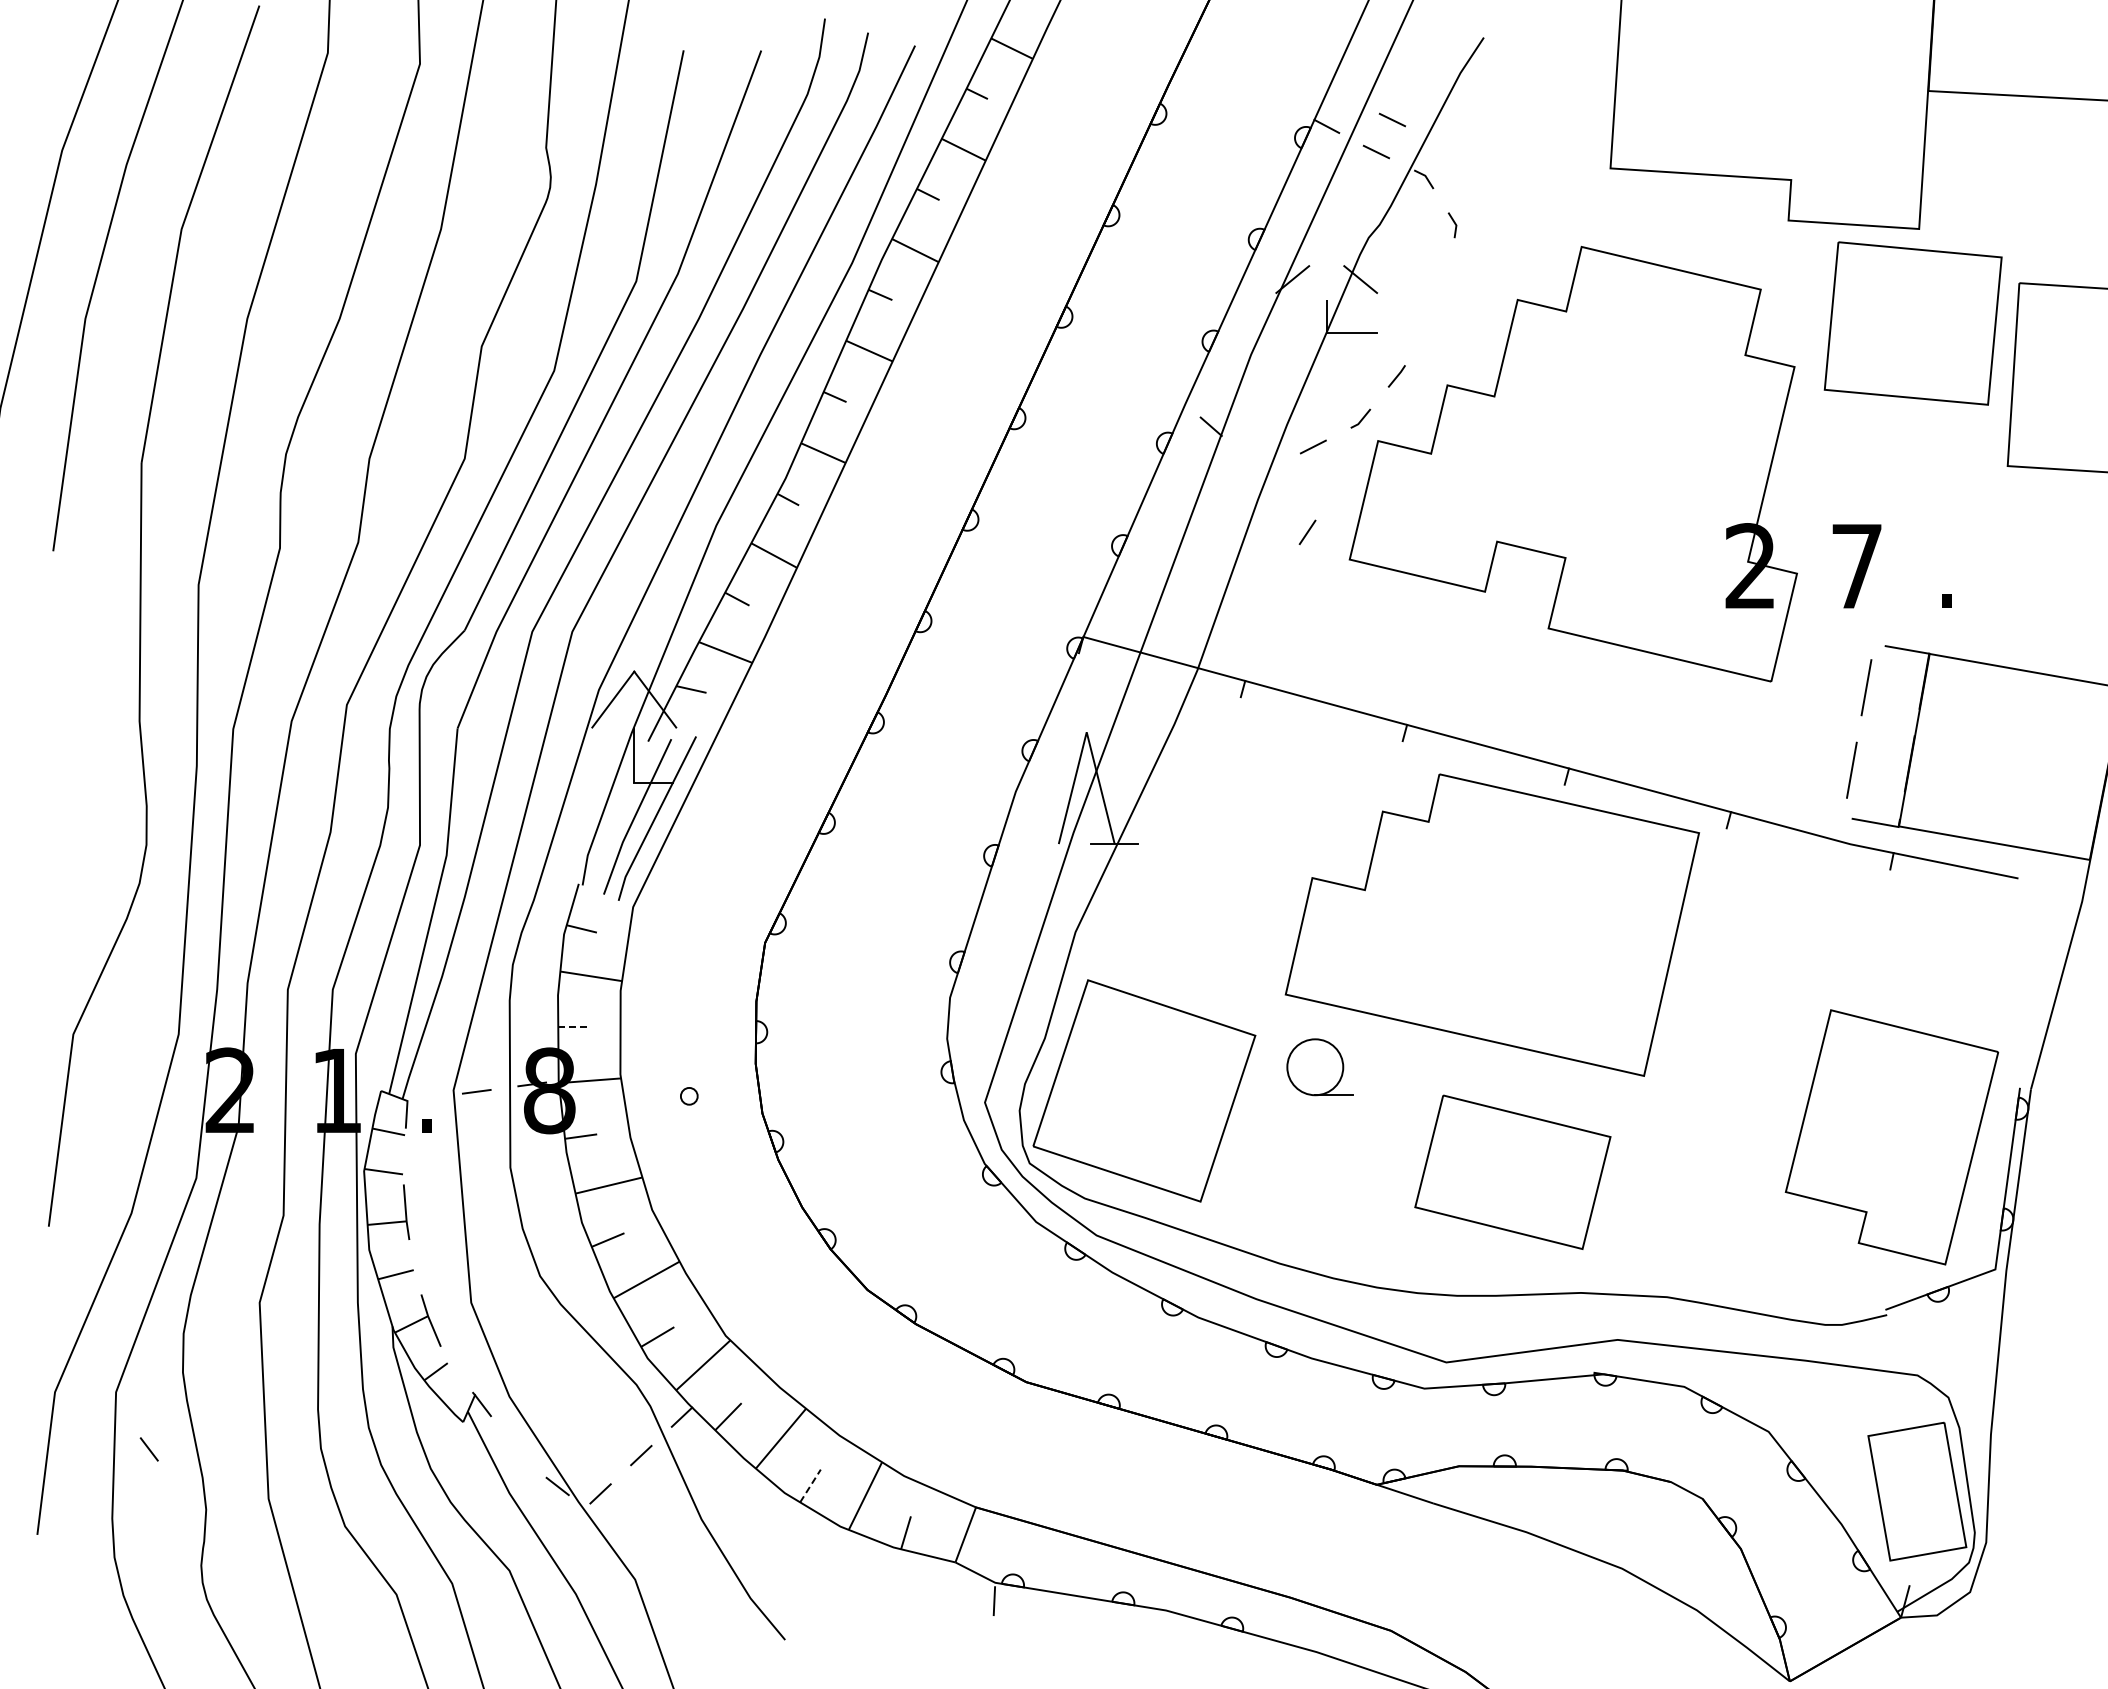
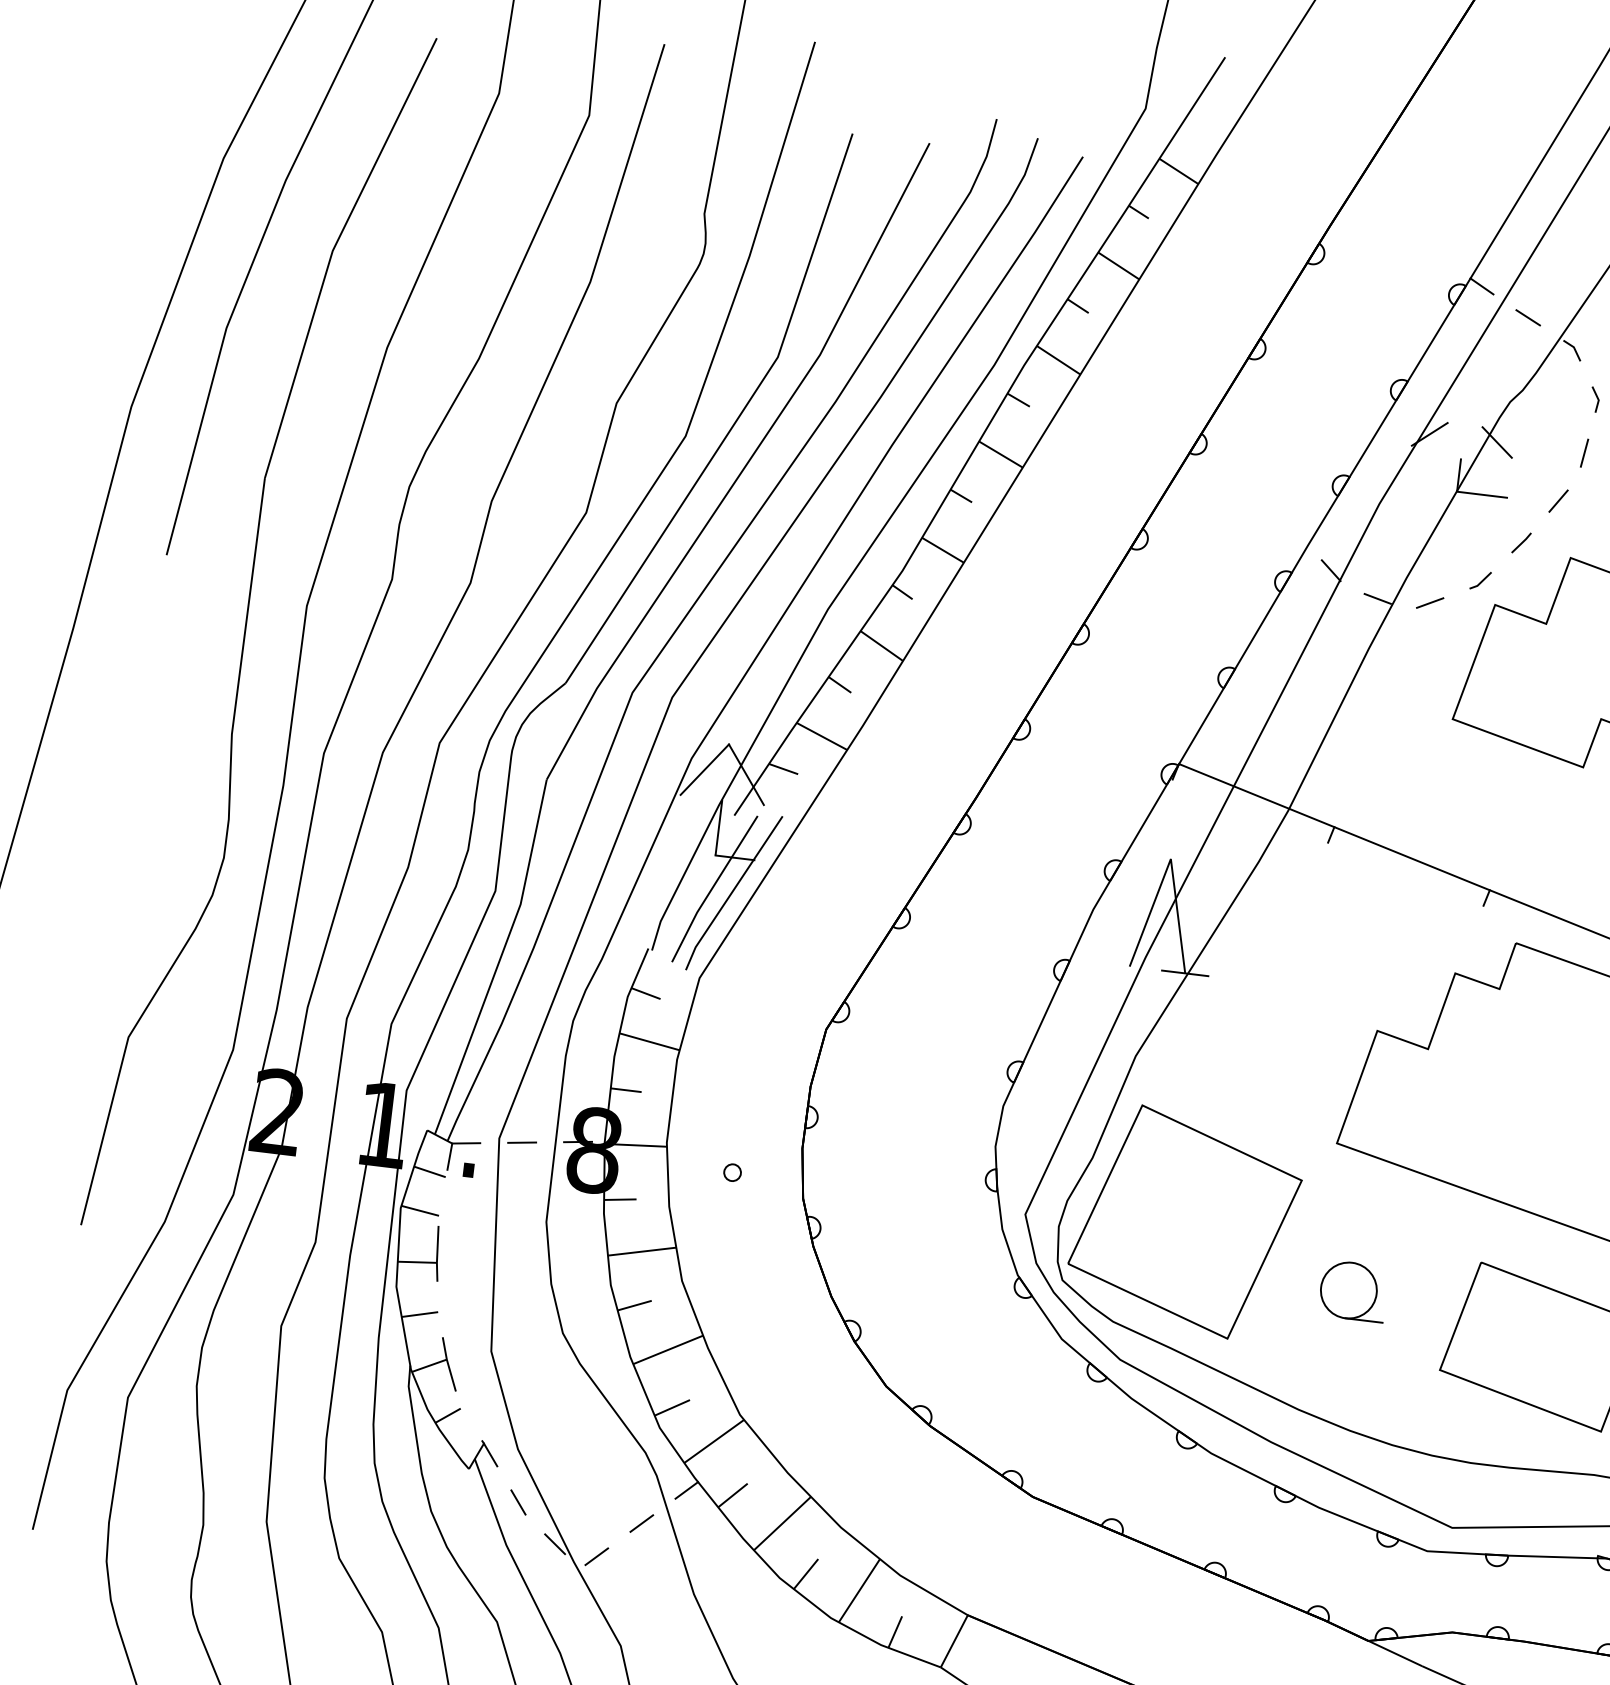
line: (1391, 119) -> (1547, 287), removed
line: (1448, 279) -> (1584, 453), added
line: (1260, 448) -> (1377, 598), added
line: (1307, 531) -> (1558, 500), moved
line: (573, 1027) -> (625, 1090), dashed -> solid
part: (1319, 1067) -> (1353, 1291), moved
line: (421, 1099) -> (466, 1143), added
line: (148, 1449) -> (517, 1502), moved
line: (810, 1485) -> (806, 1573), dashed -> solid

